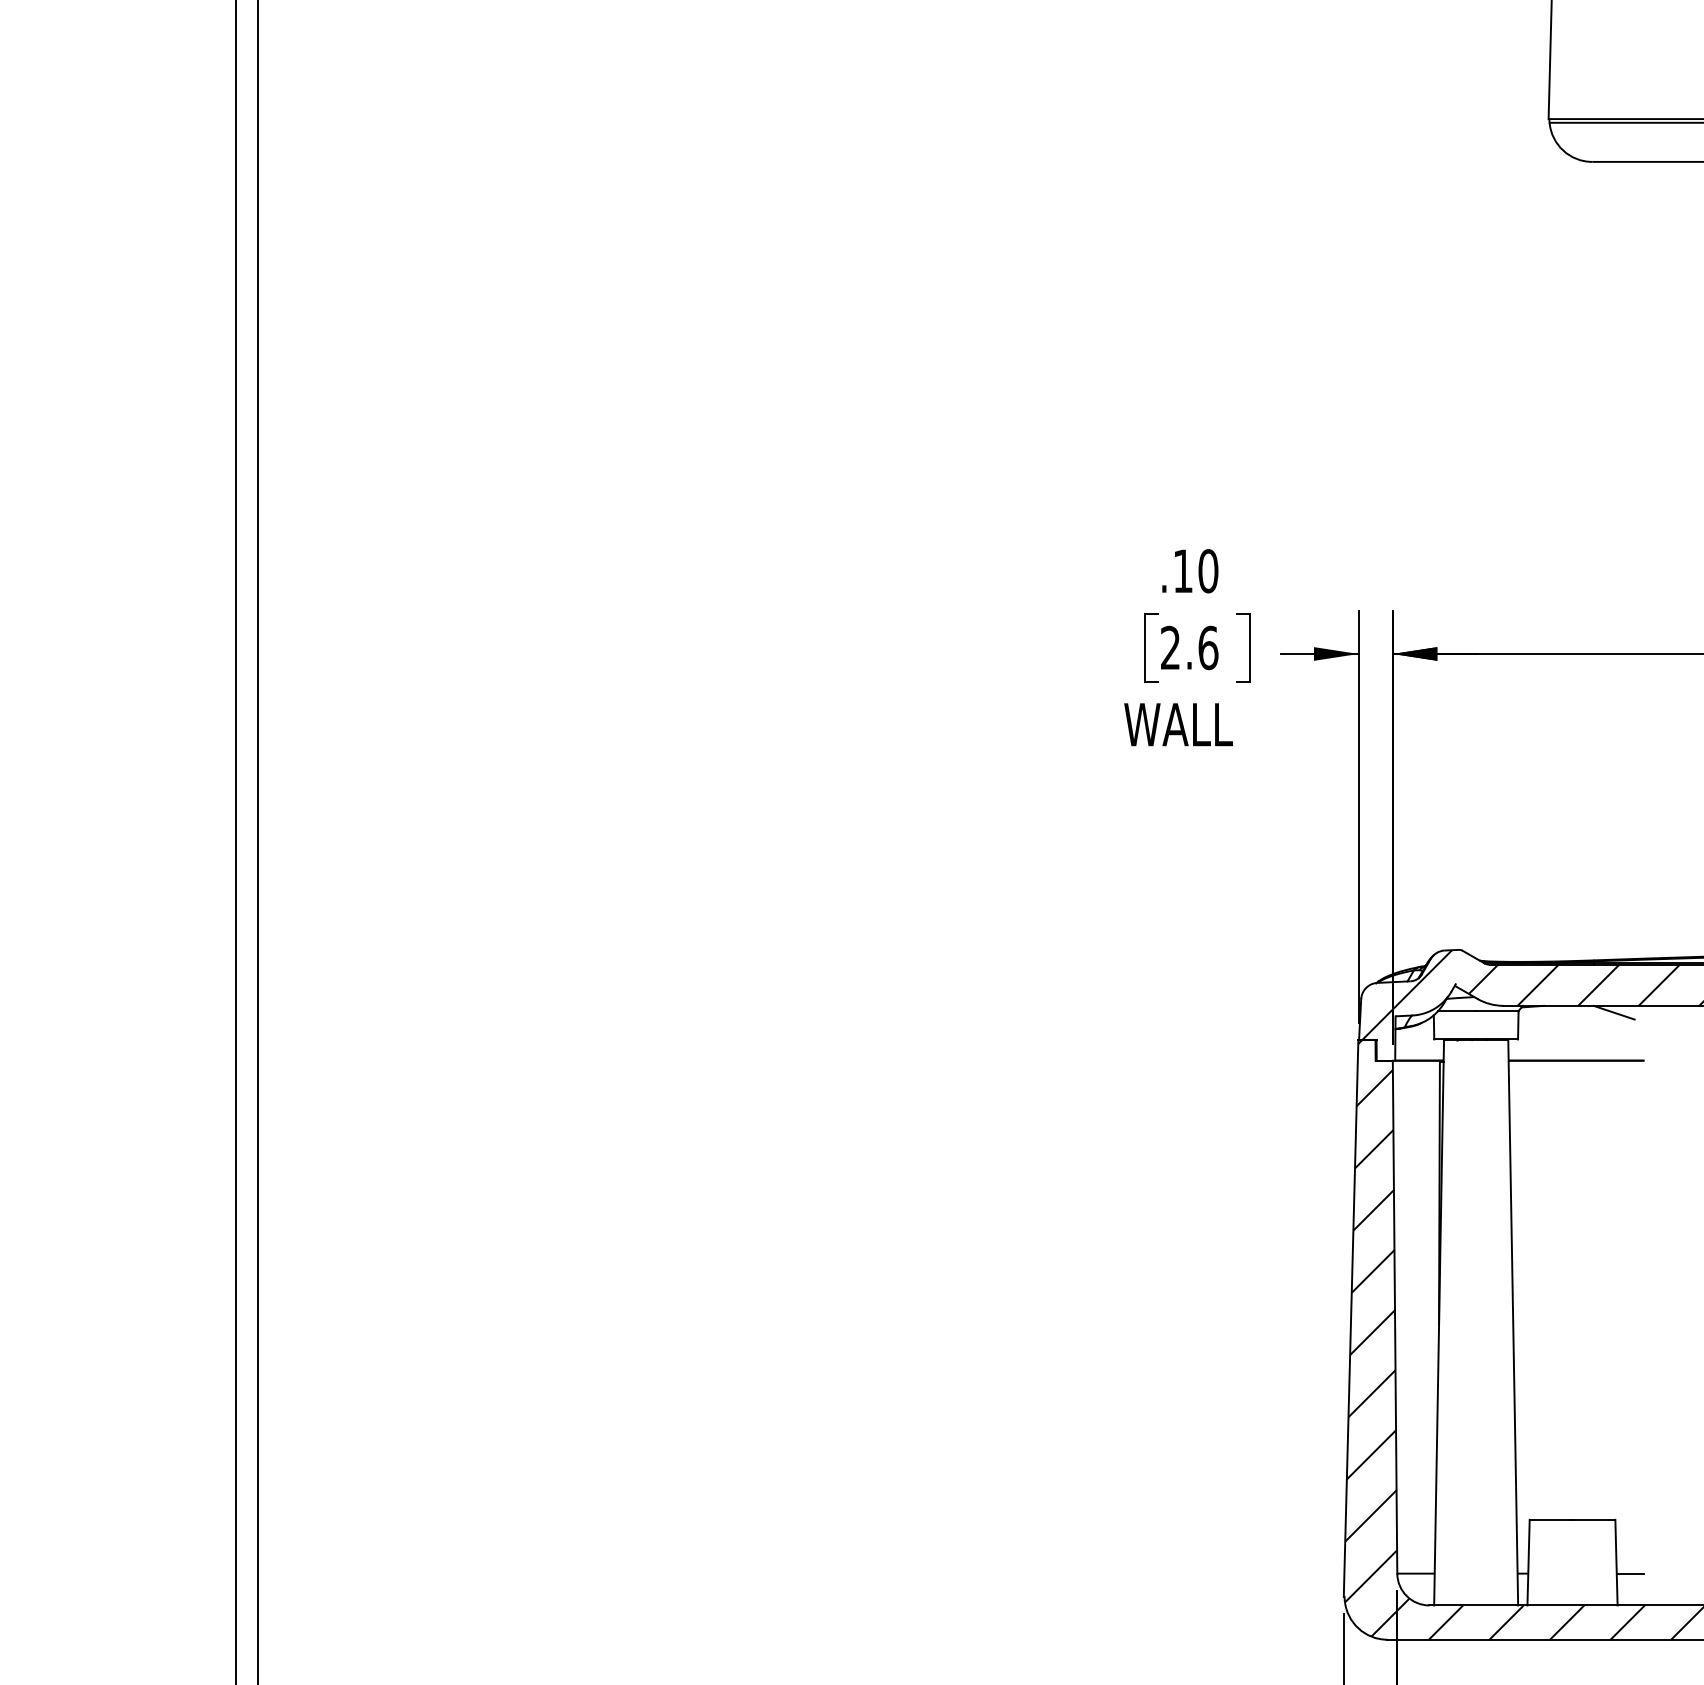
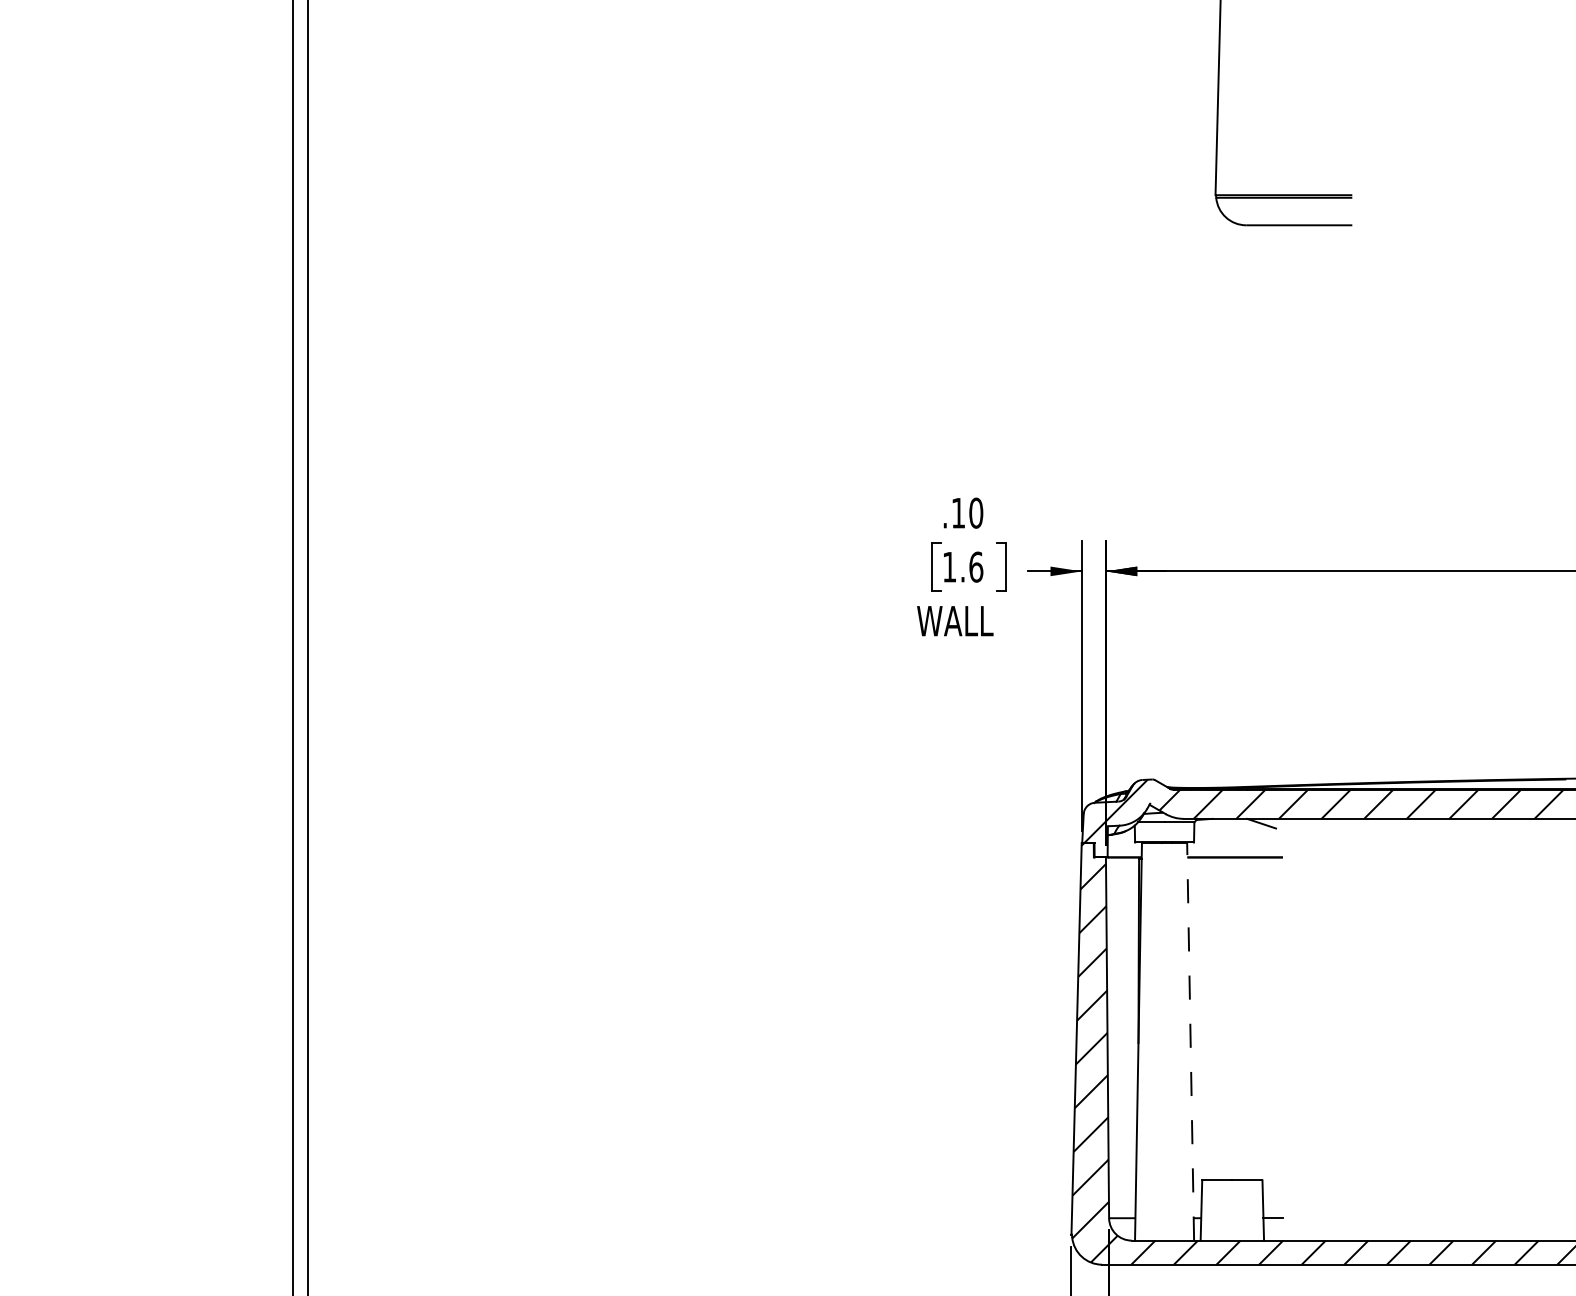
text: (1170, 647) -> (949, 566), 2.6 -> 1.6
line: (1513, 1322) -> (1190, 1041), solid -> dashed

